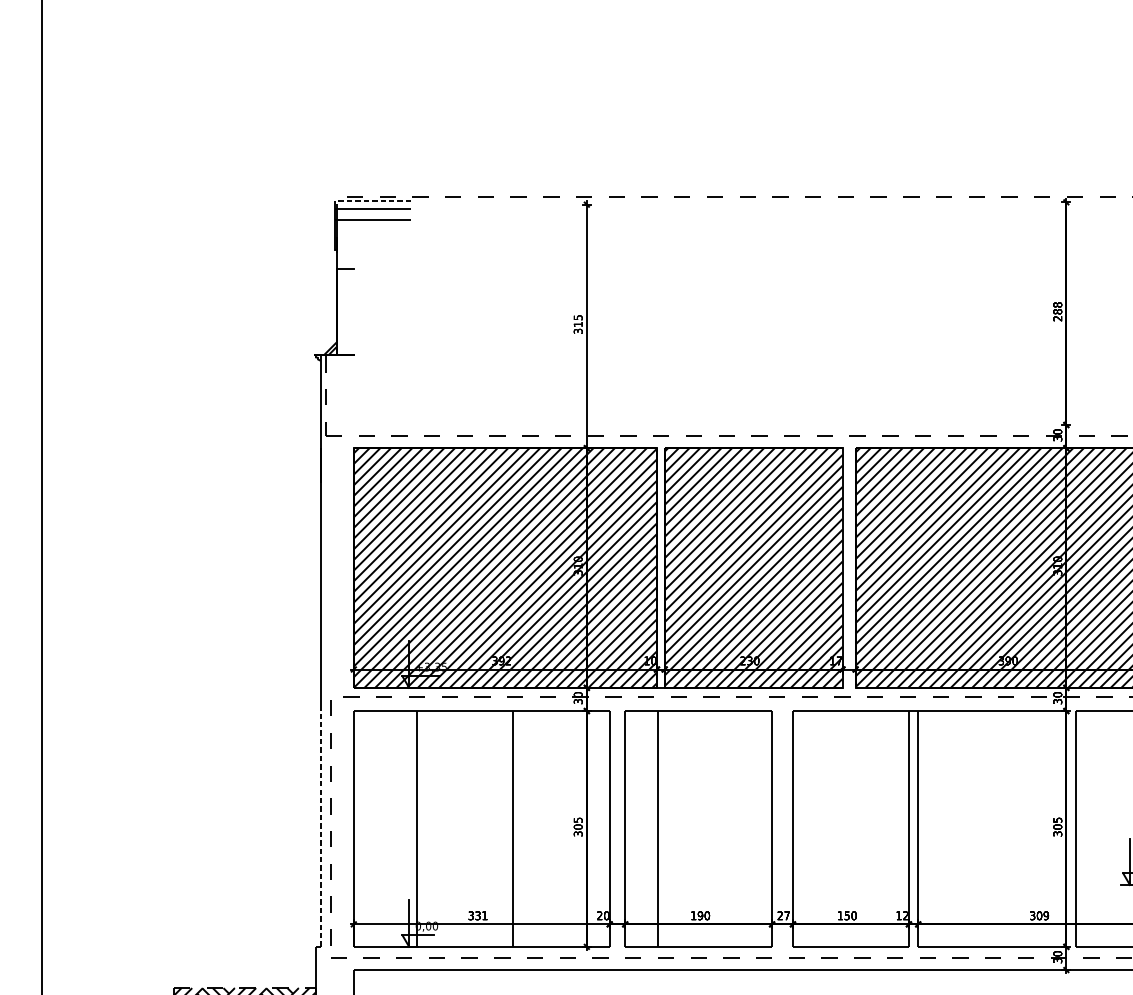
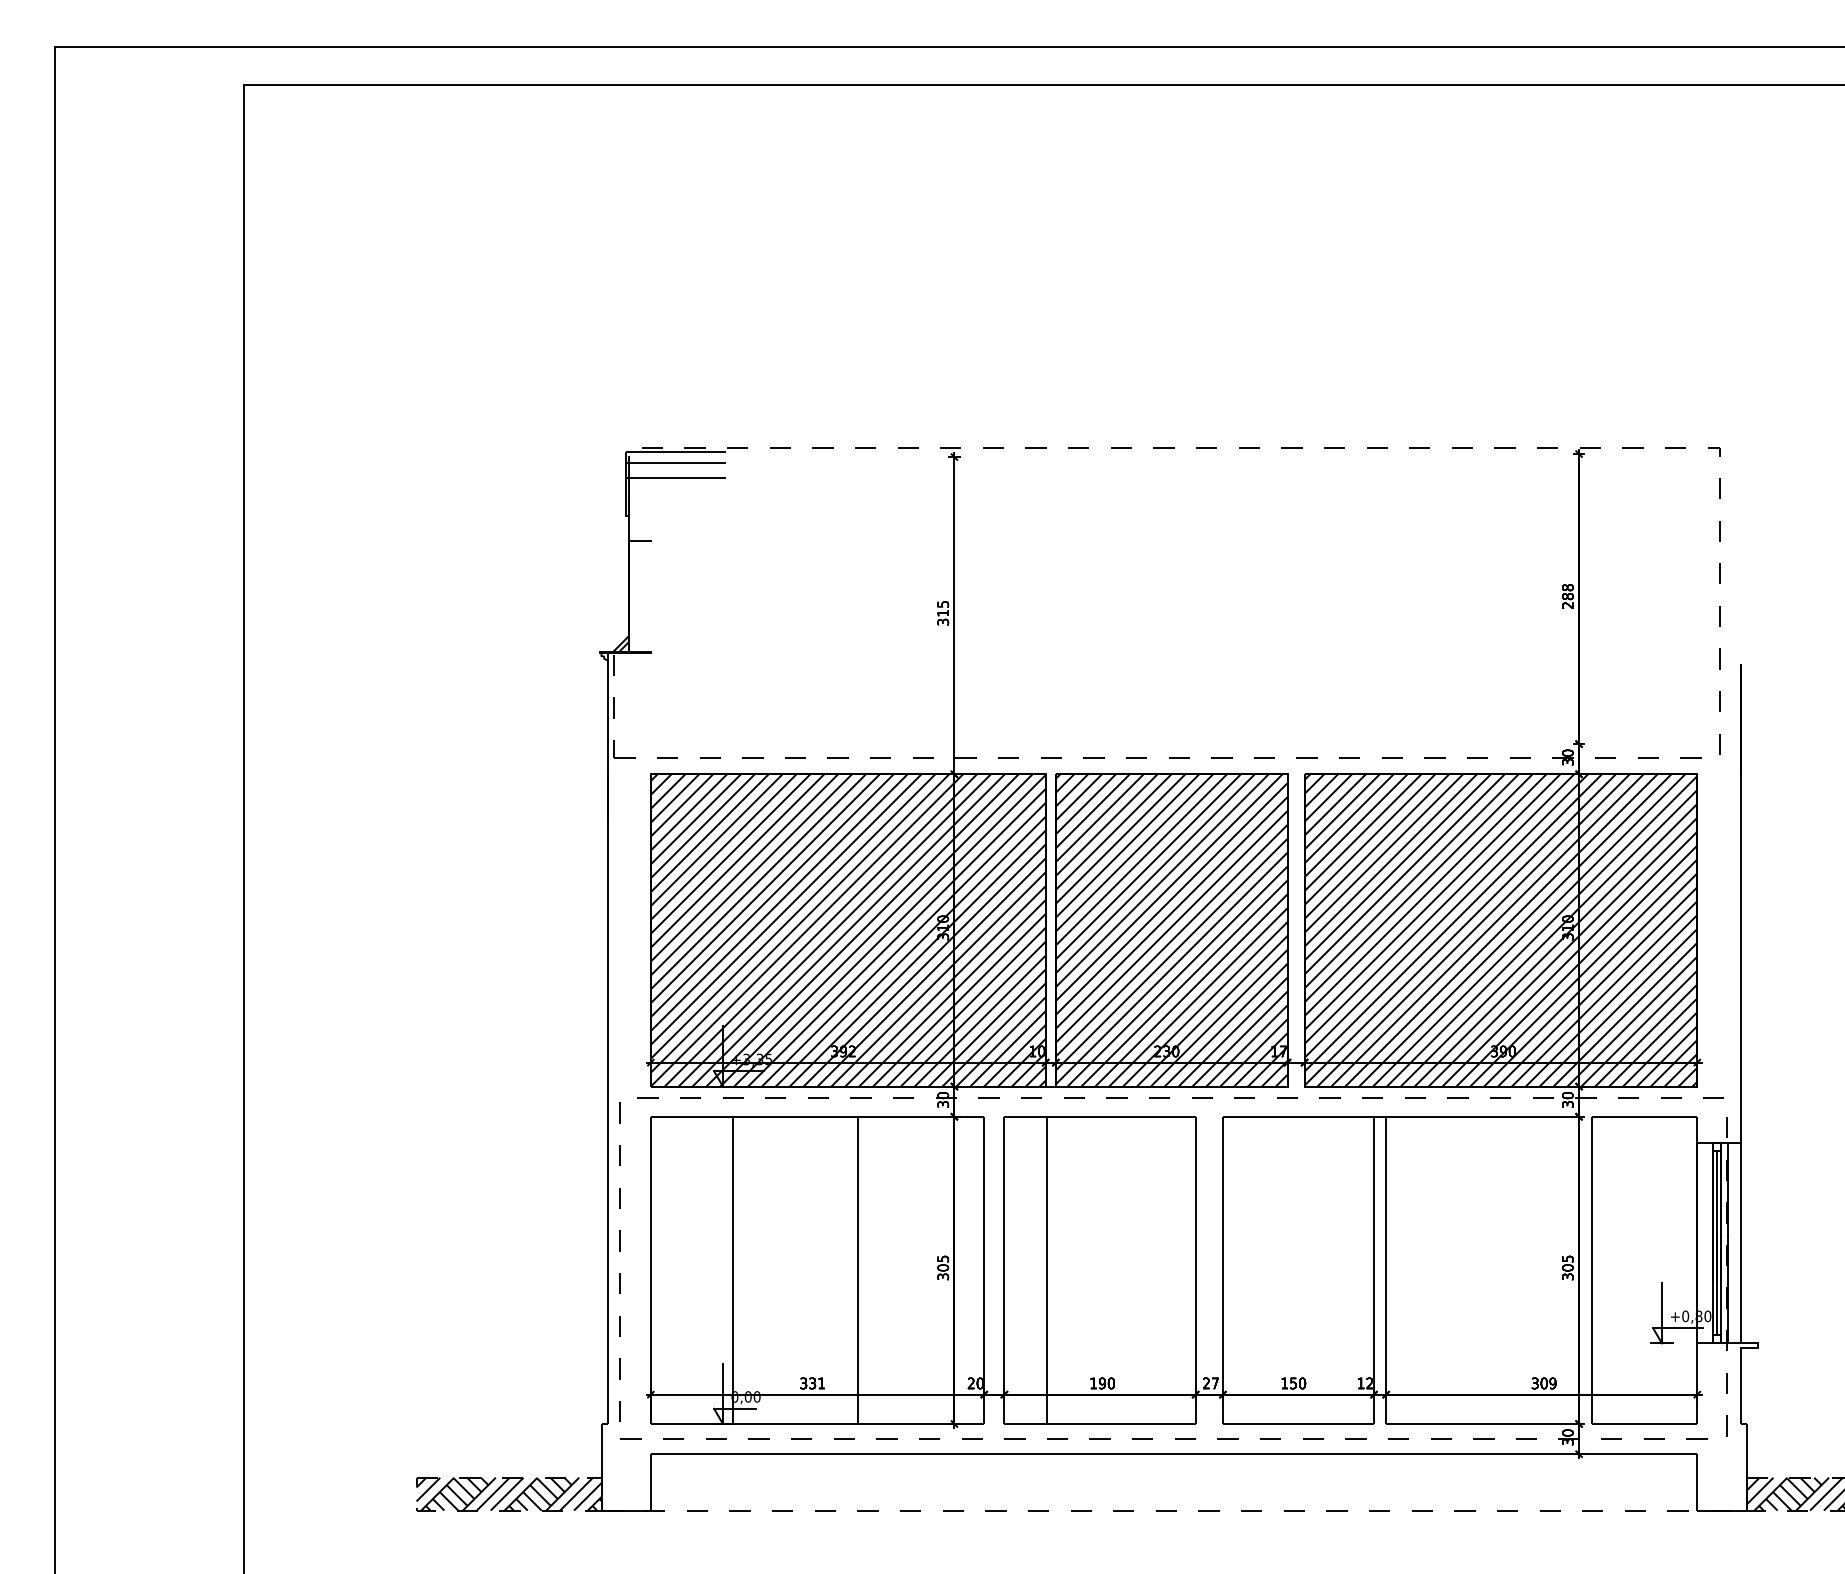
line: (372, 201) -> (675, 452), dashed -> solid
line: (320, 829) -> (607, 1270), dashed -> solid

